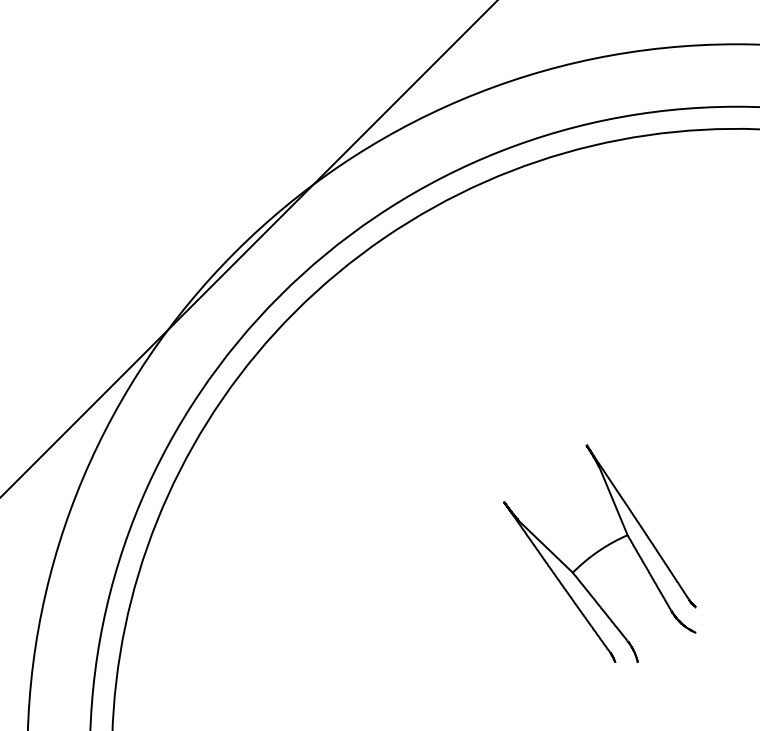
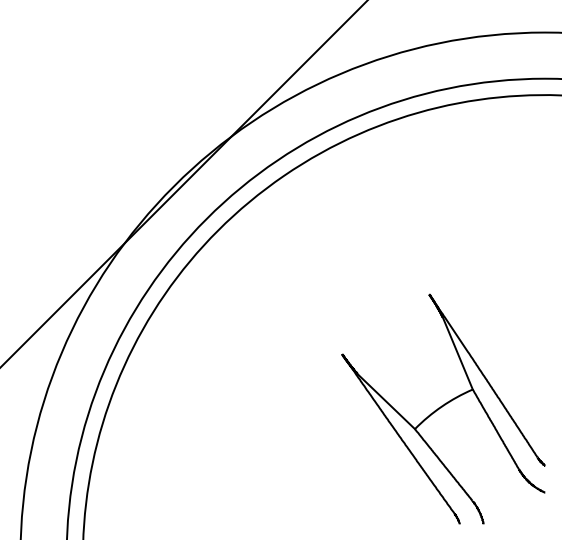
part: (599, 553) -> (443, 408), size x1.43

